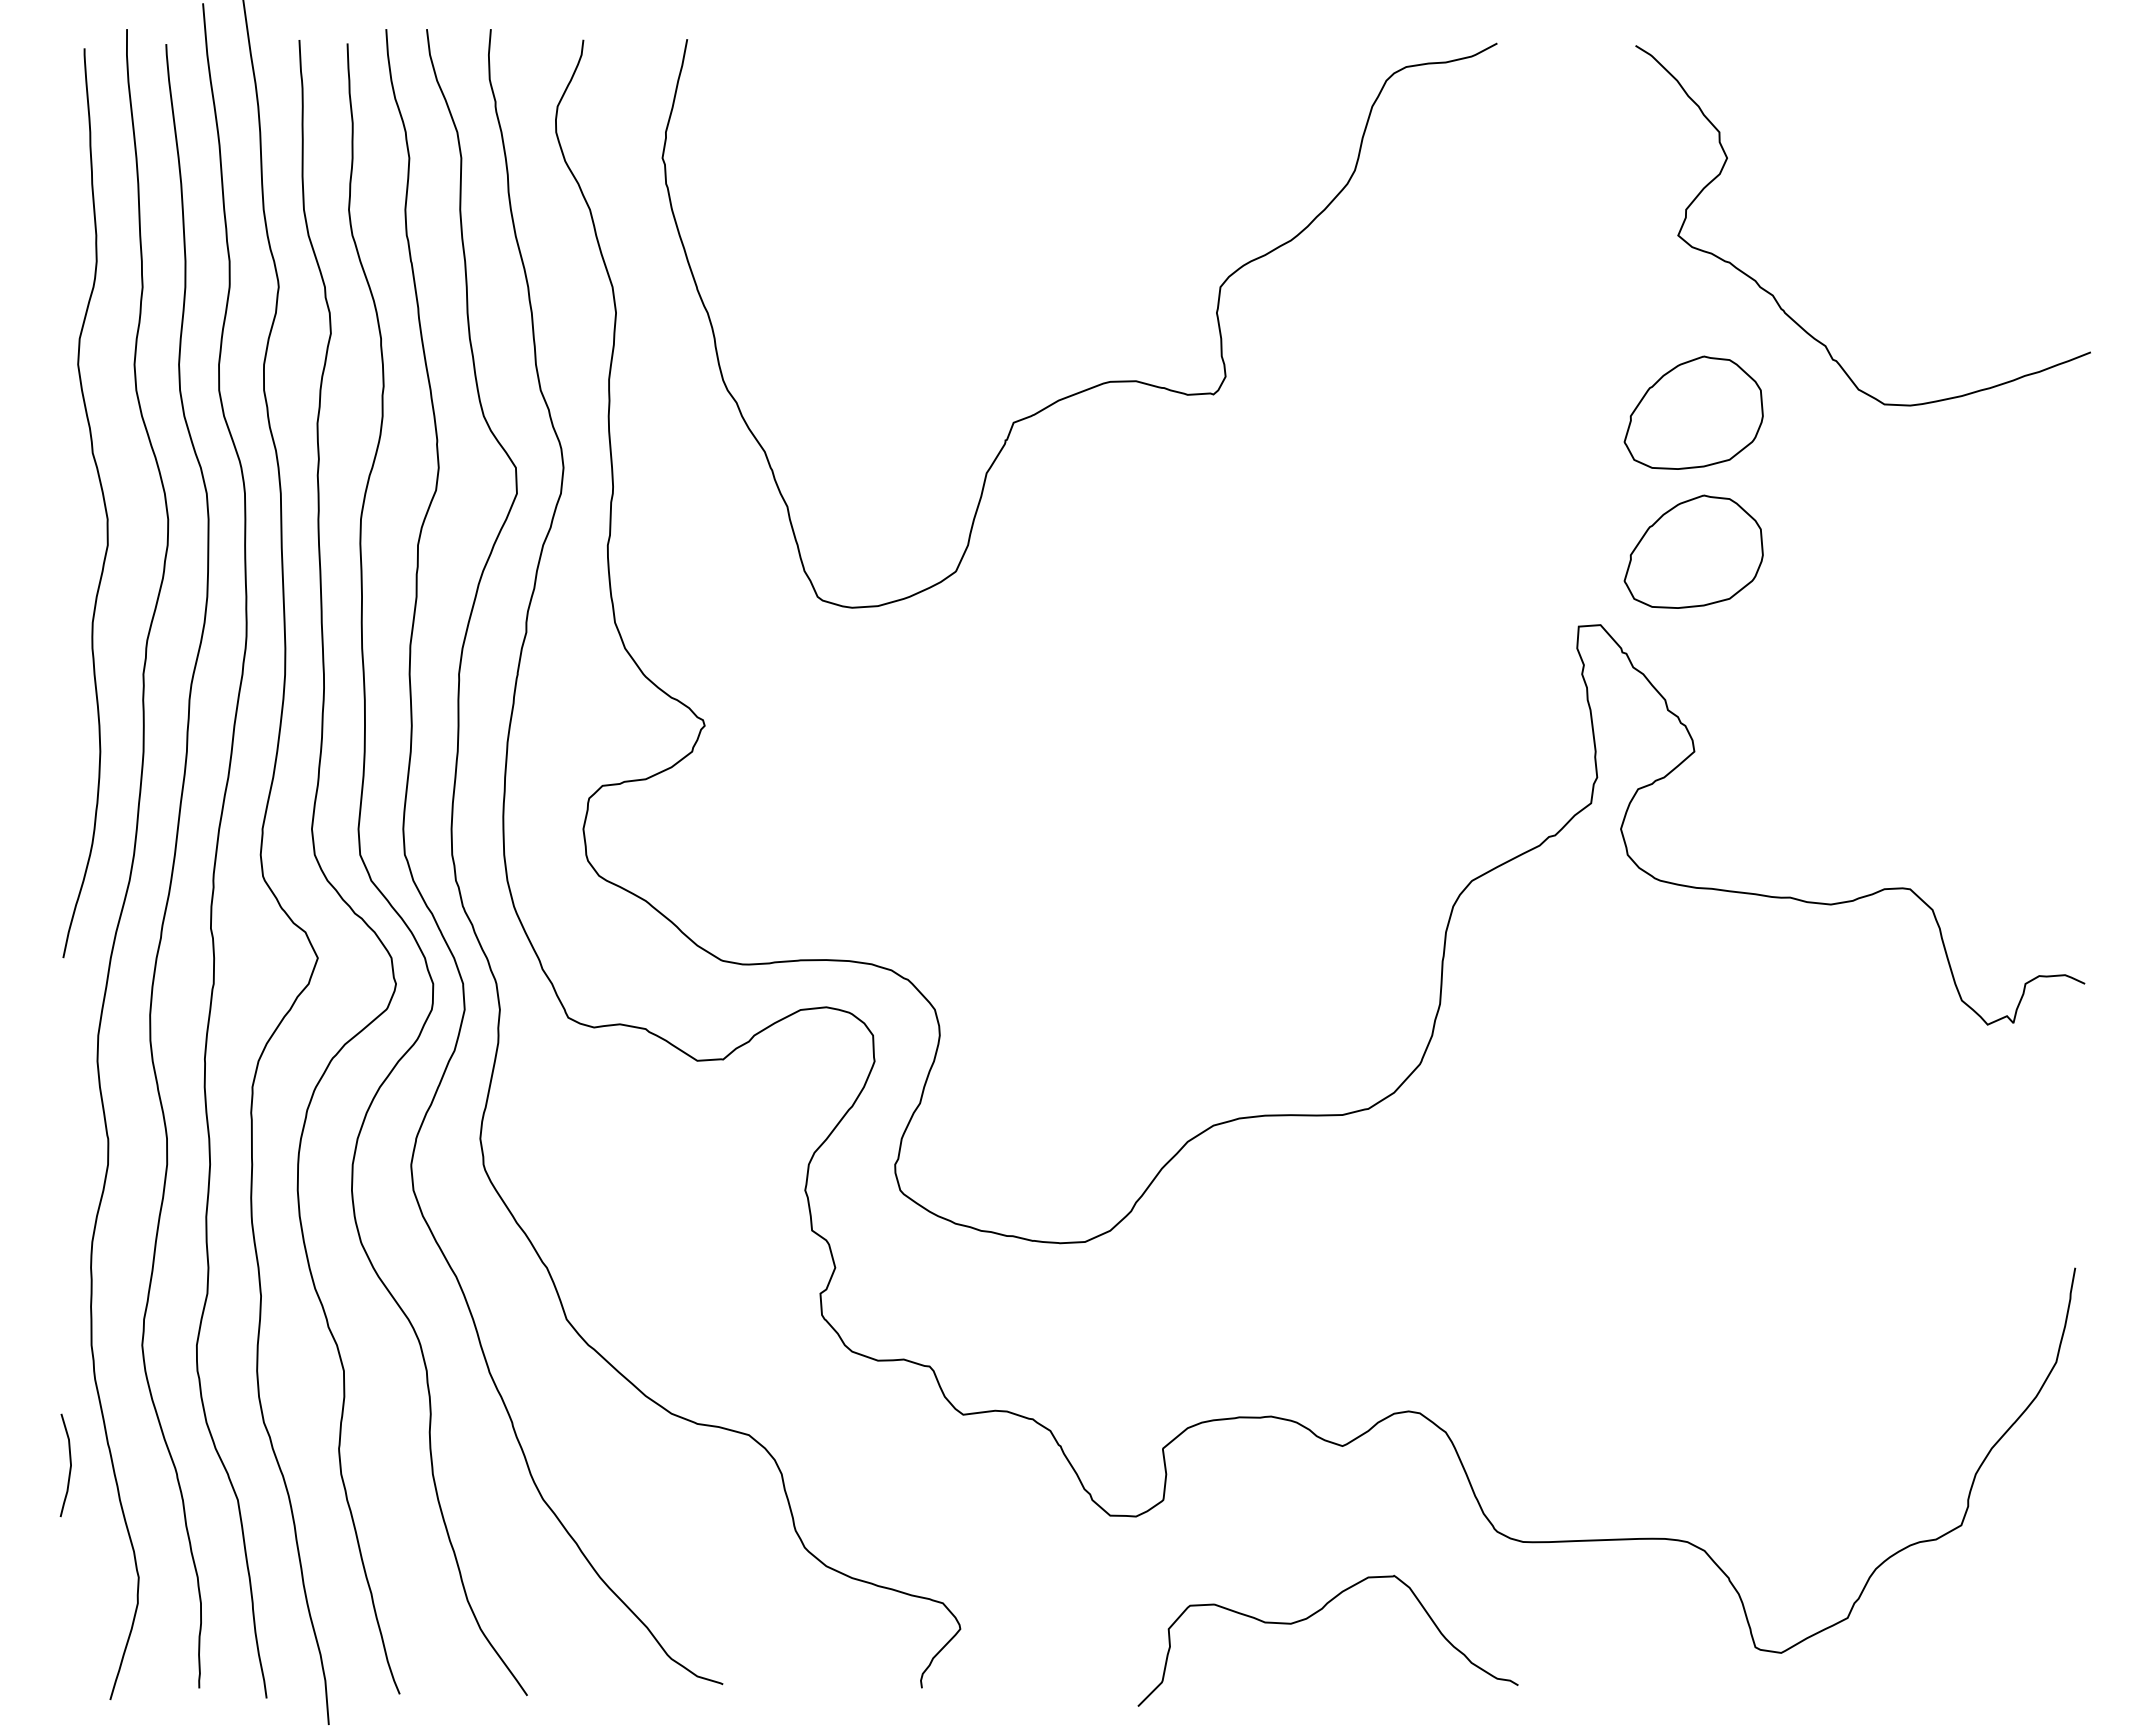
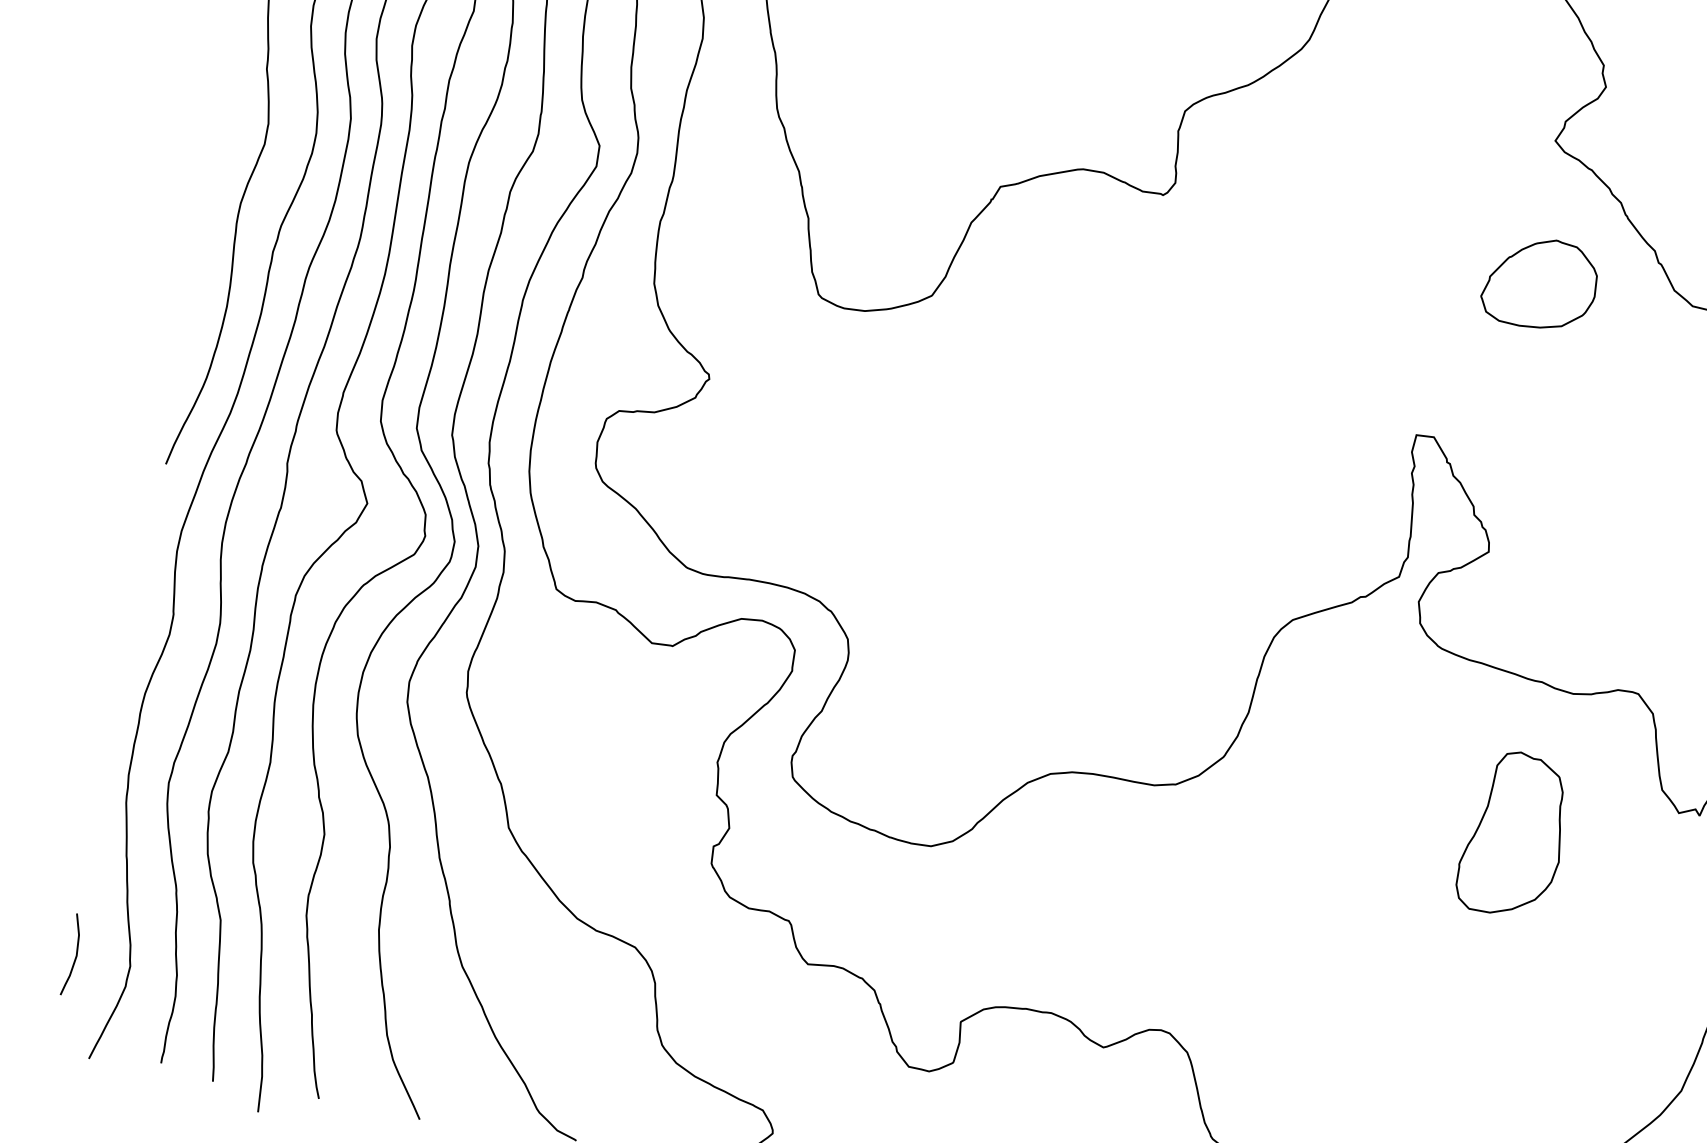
part: (1693, 551) -> (1518, 393), removed
part: (1792, 1089) -> (1514, 834), added
curve: (69, 1467) -> (75, 957), moved

